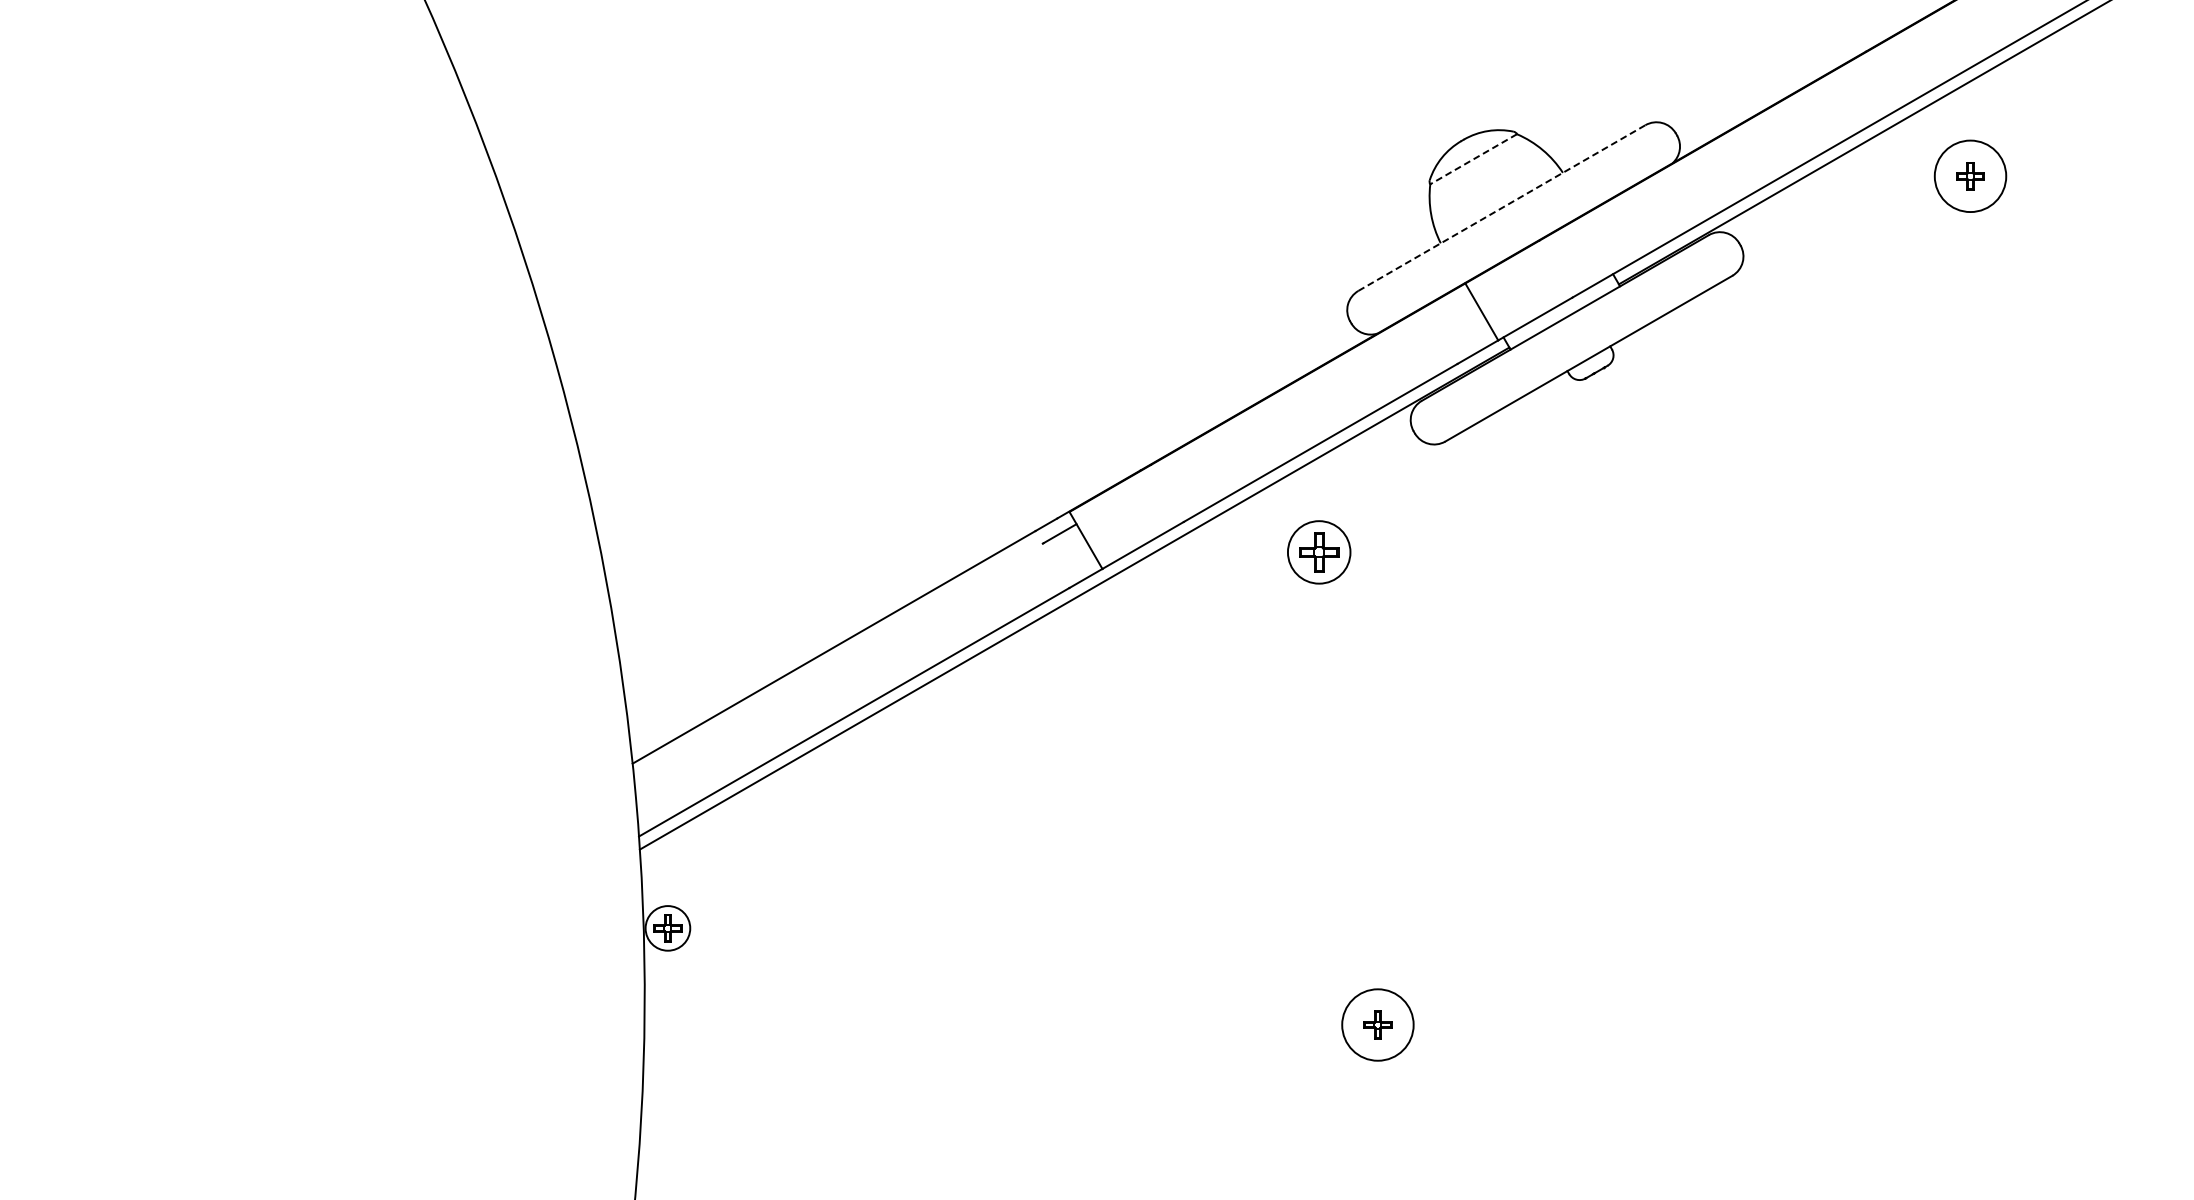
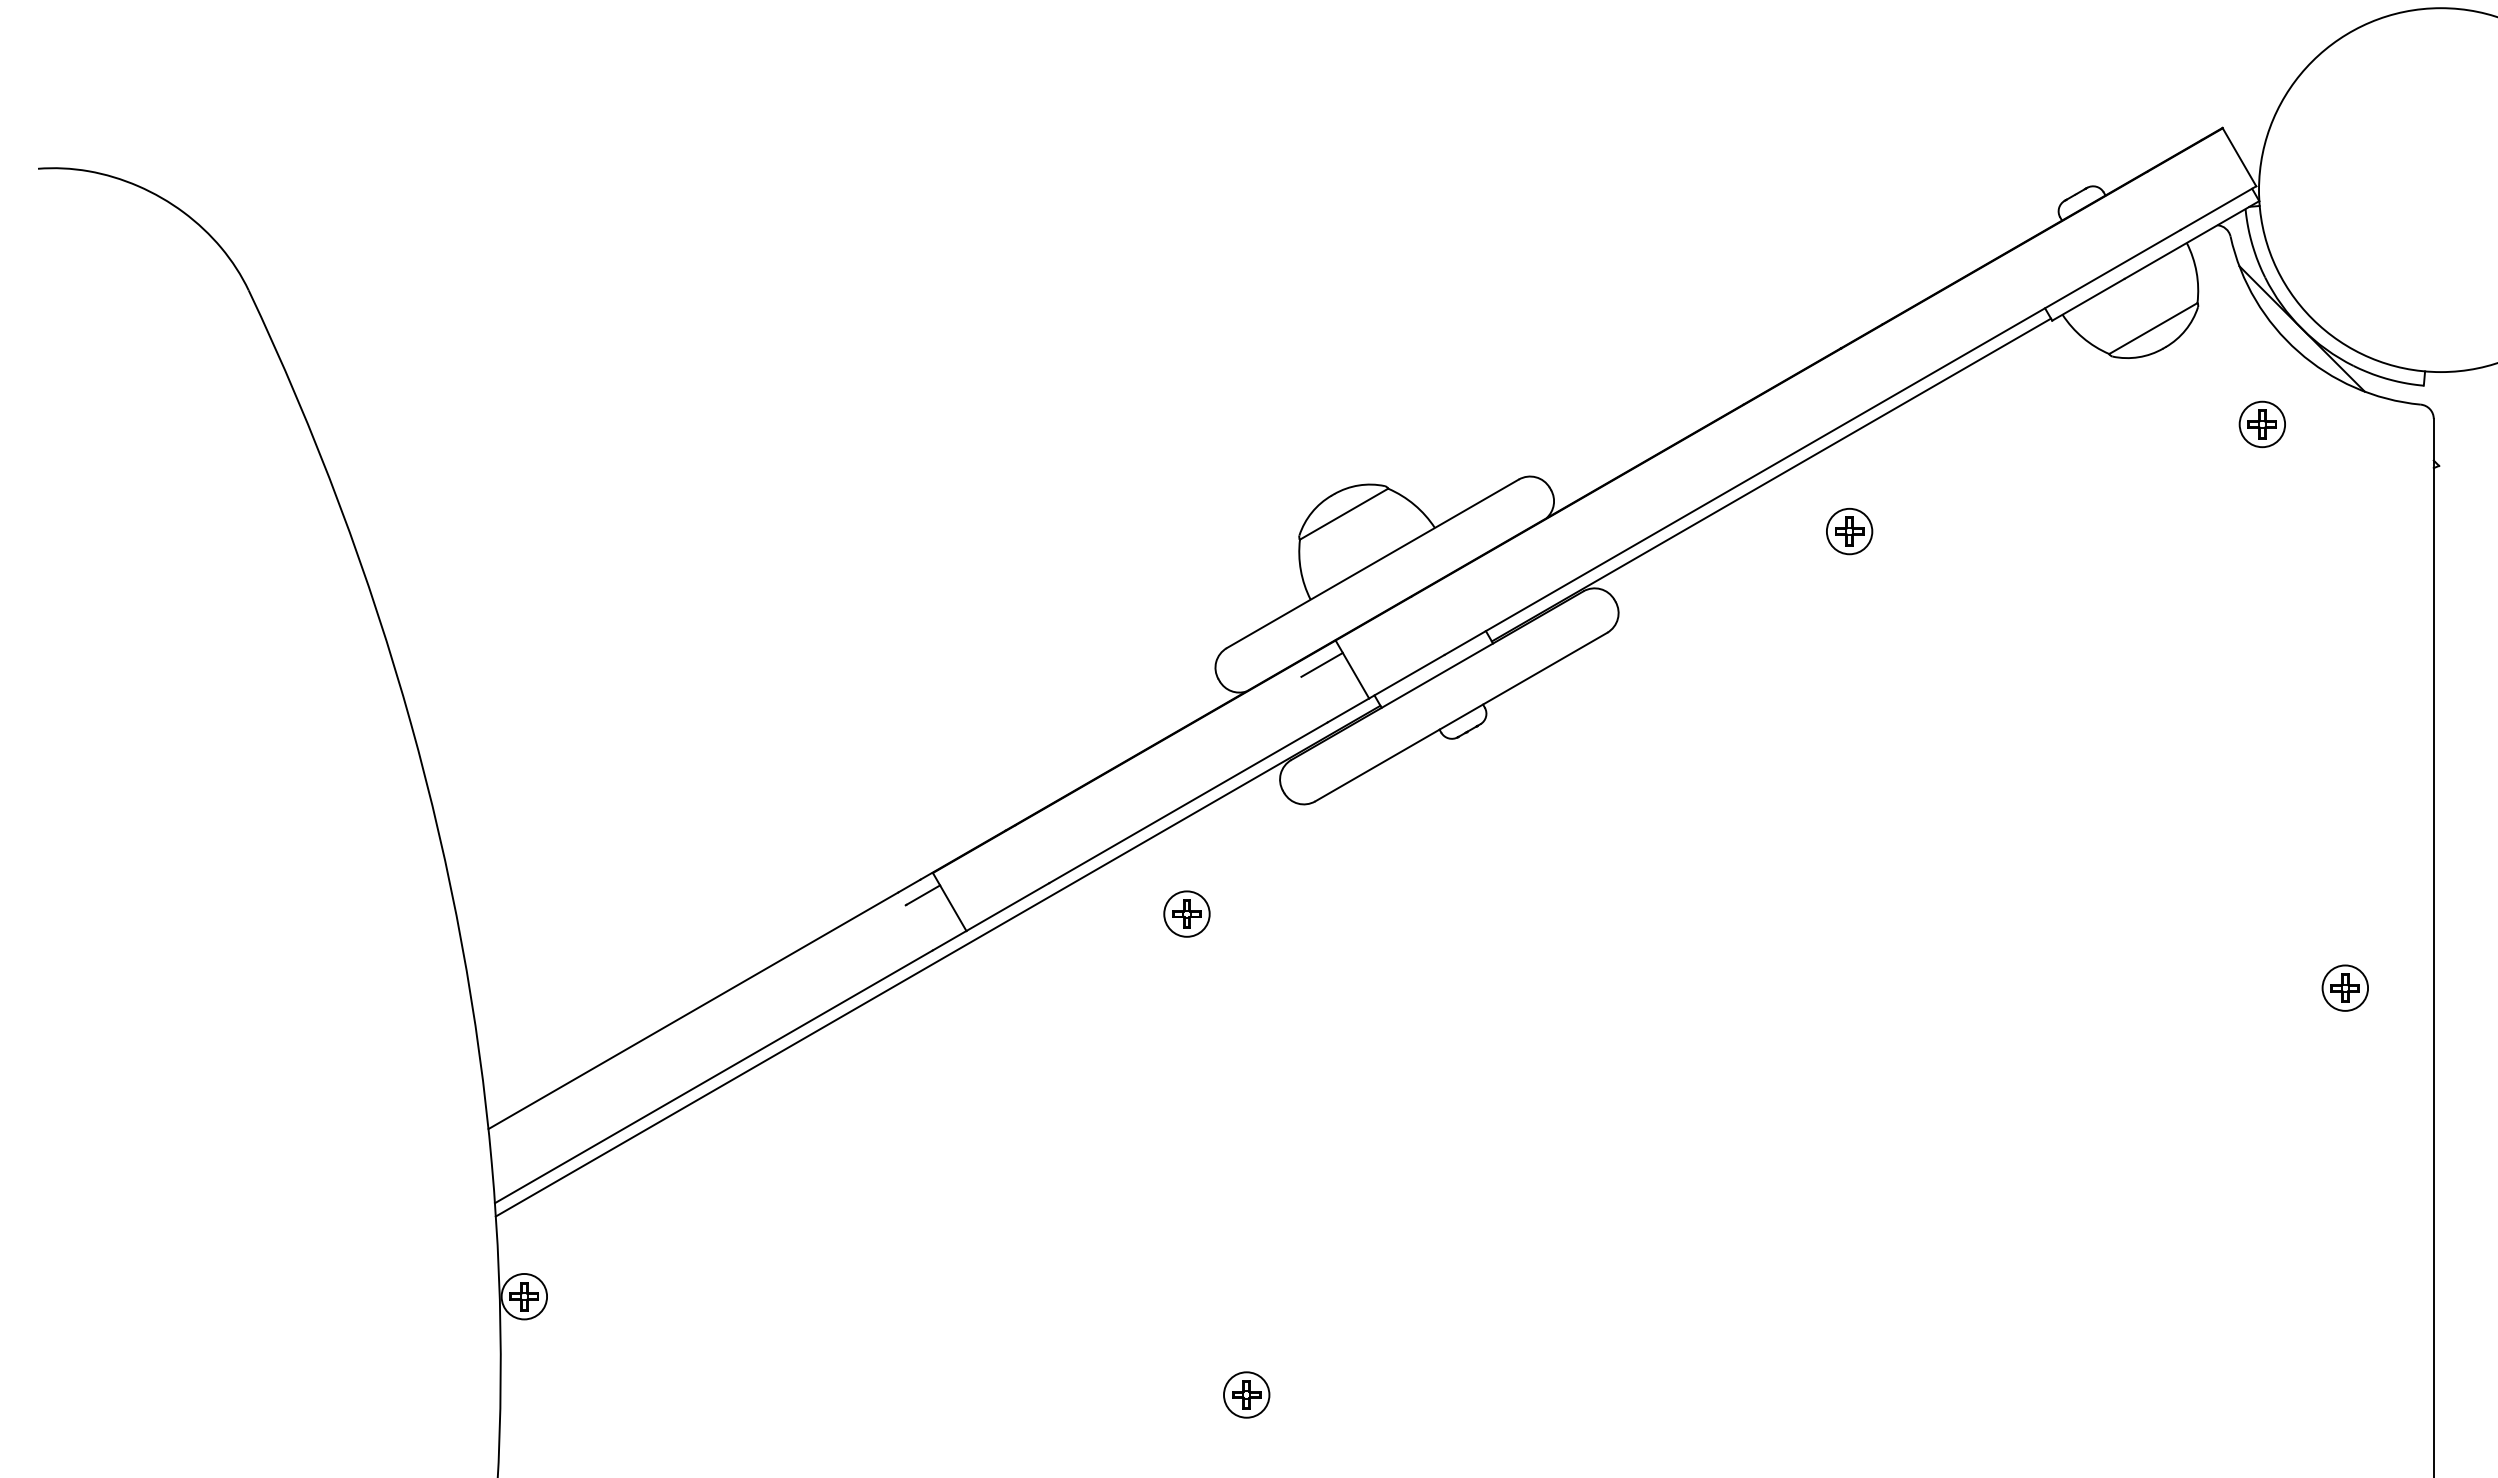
line: (1474, 159) -> (1344, 514), dashed -> solid
circle: (1970, 176) -> (1849, 531), size x0.62
line: (1501, 207) -> (1372, 563), dashed -> solid
line: (1451, 307) -> (1321, 664), added
part: (1318, 551) -> (1186, 913), size x0.71
circle: (1377, 1024) -> (1246, 1394), size x0.62

